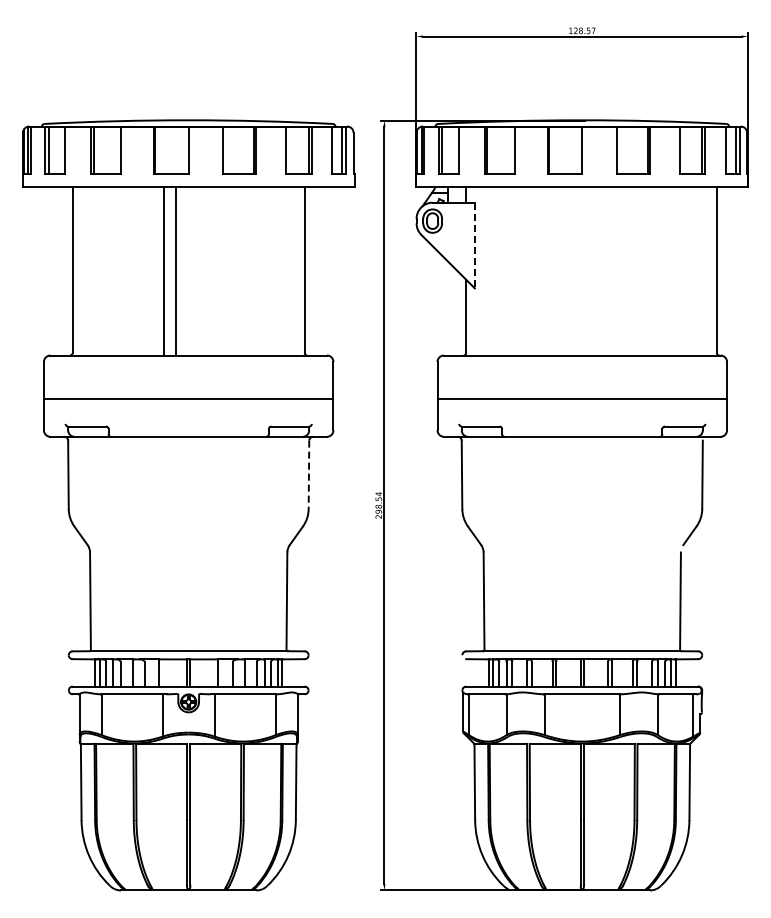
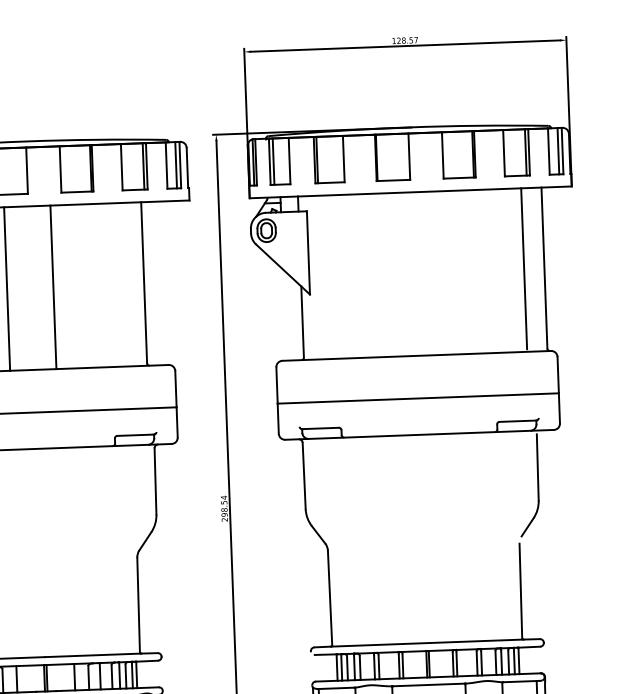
line: (474, 245) -> (308, 252), dashed -> solid
line: (696, 269) -> (524, 268), added
line: (176, 271) -> (53, 287), moved
line: (308, 475) -> (155, 482), dashed -> solid

